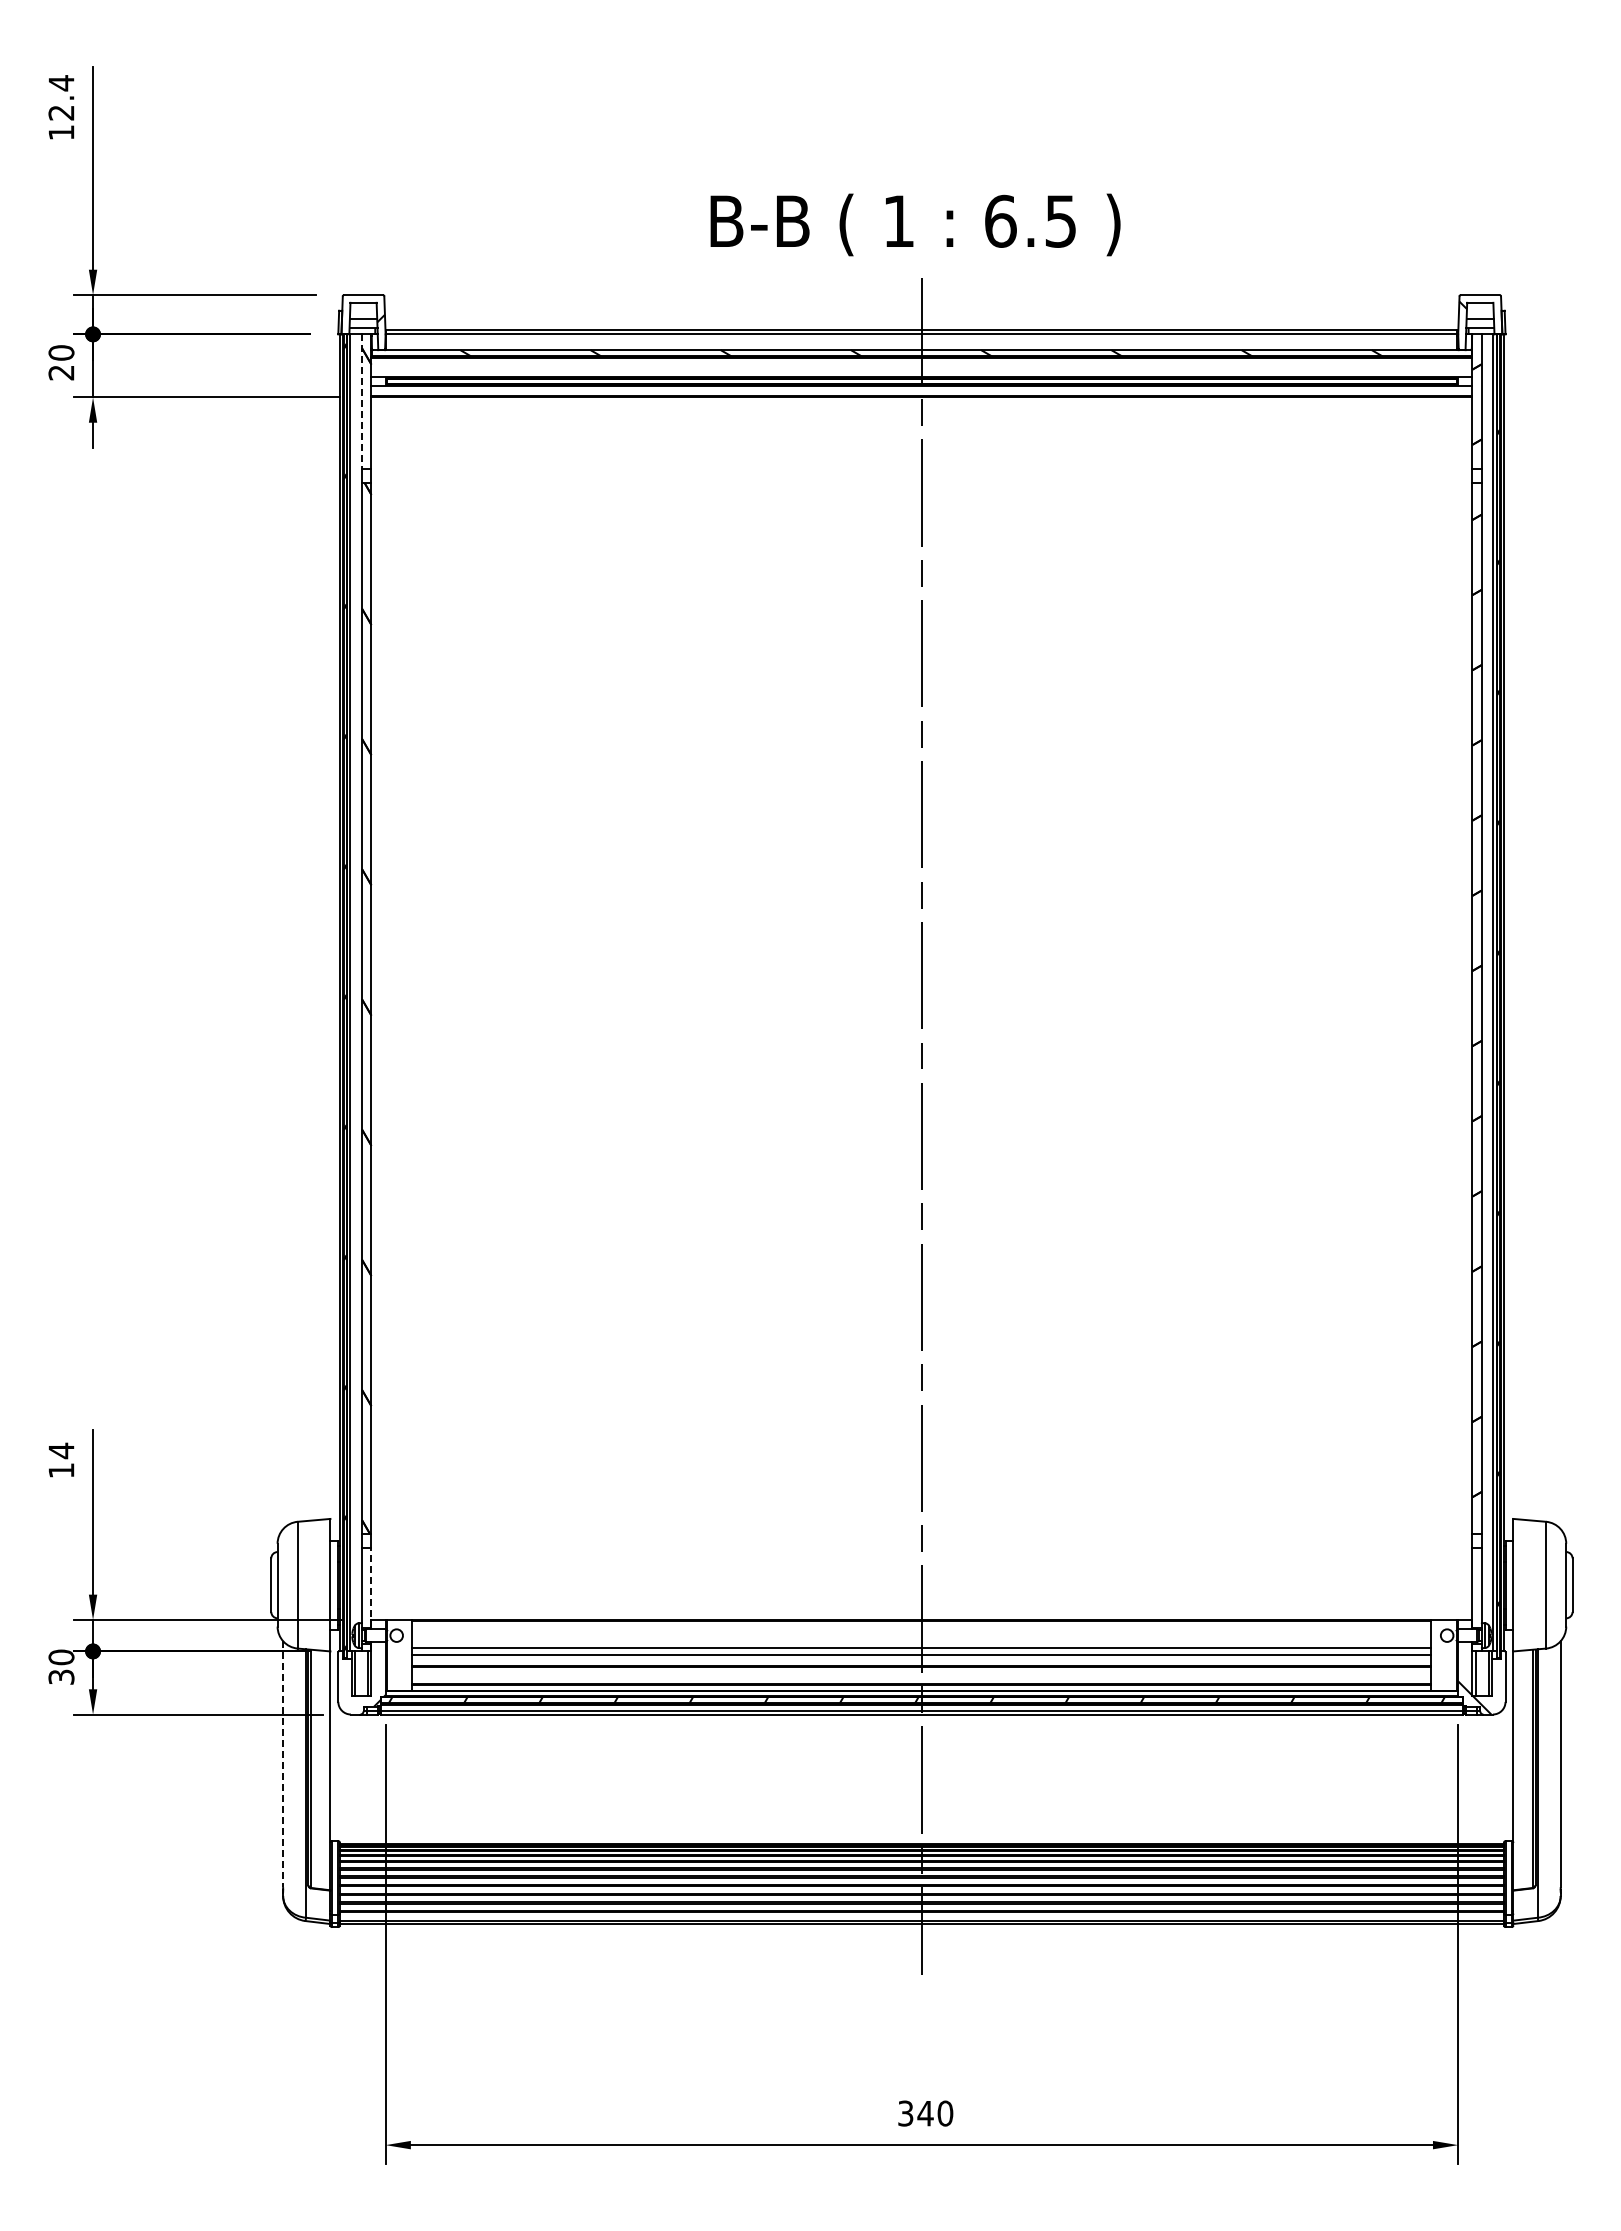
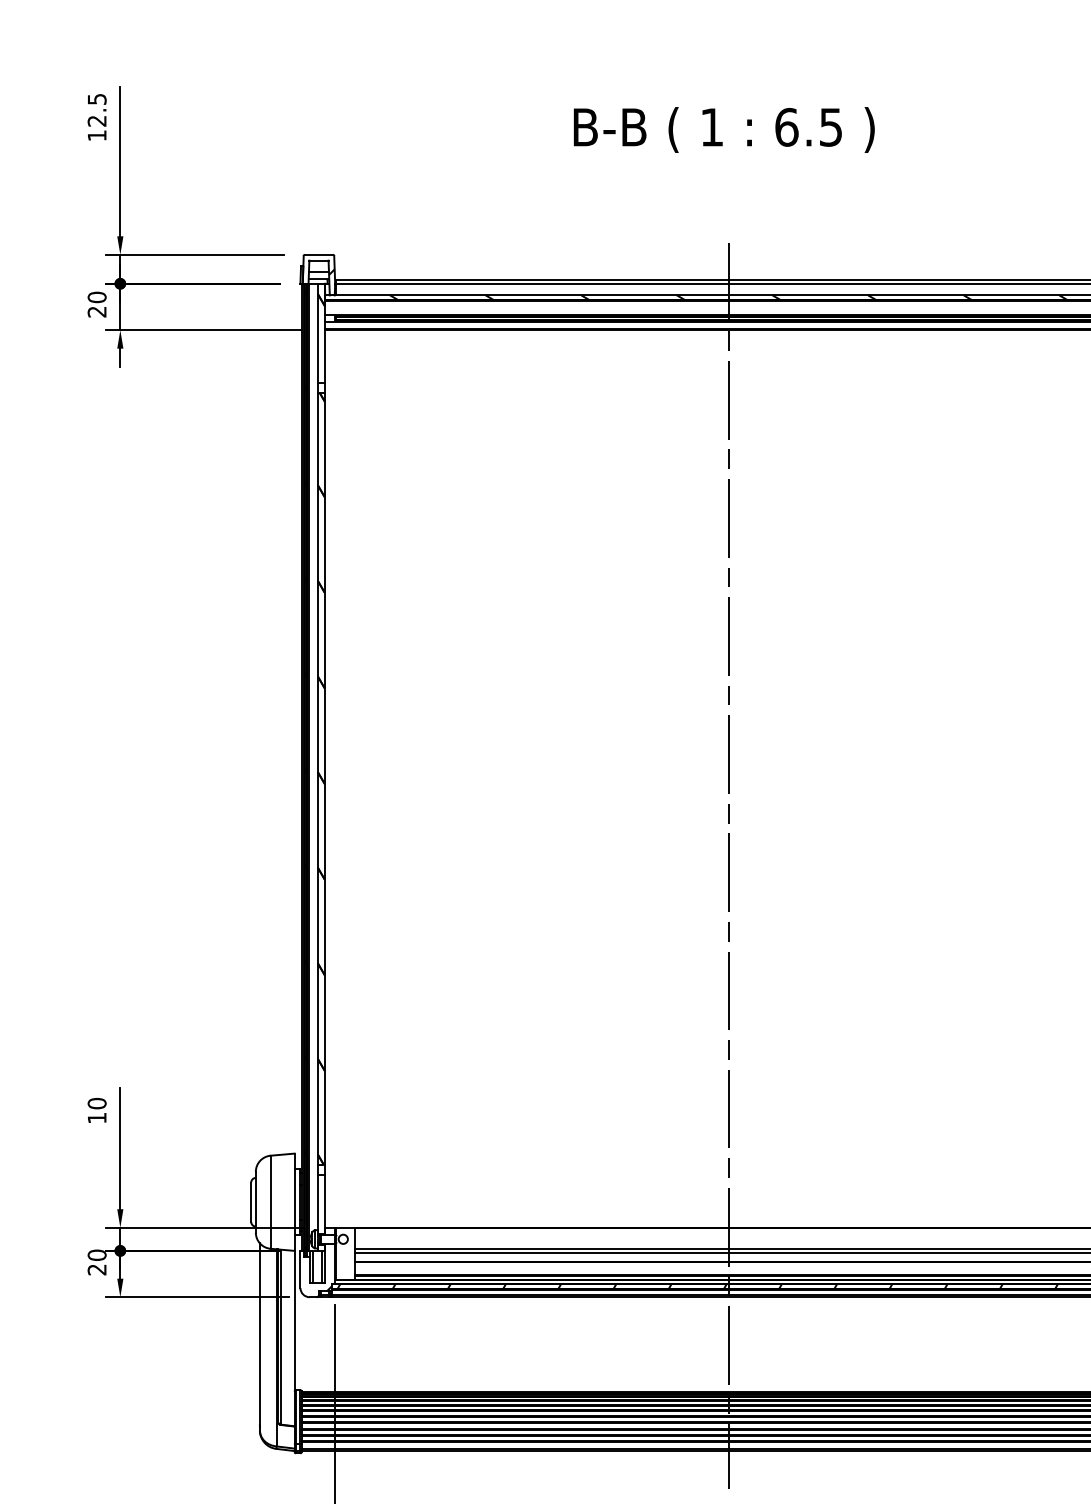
text: (61, 83) -> (97, 99), 12.4 -> 12.5
text: (915, 224) -> (724, 129), moved
line: (361, 402) -> (317, 333), dashed -> solid
text: (61, 1450) -> (97, 1103), 14 -> 10
line: (371, 1587) -> (324, 1203), dashed -> solid
text: (61, 1676) -> (97, 1269), 30 -> 20
line: (283, 1764) -> (260, 1333), dashed -> solid

